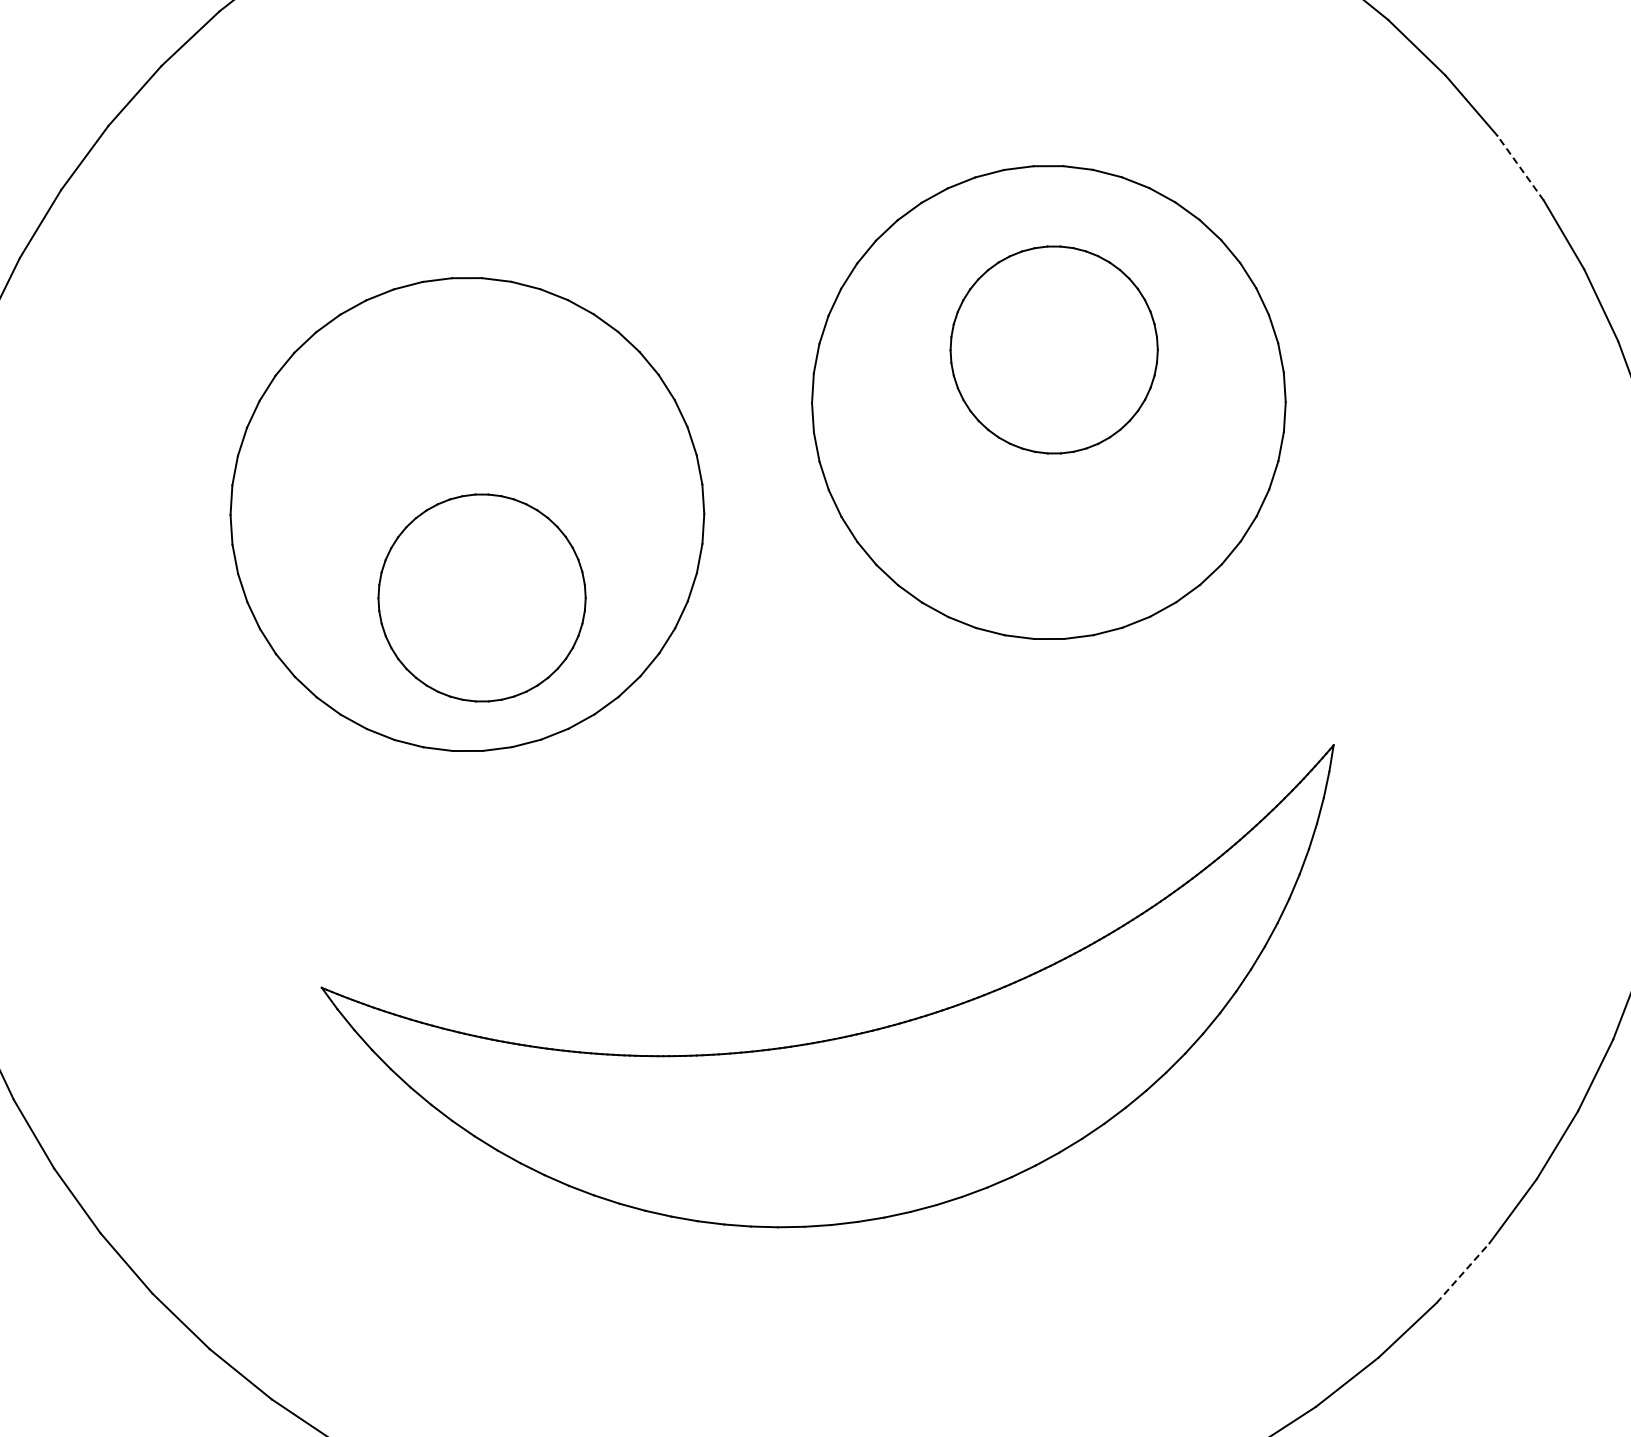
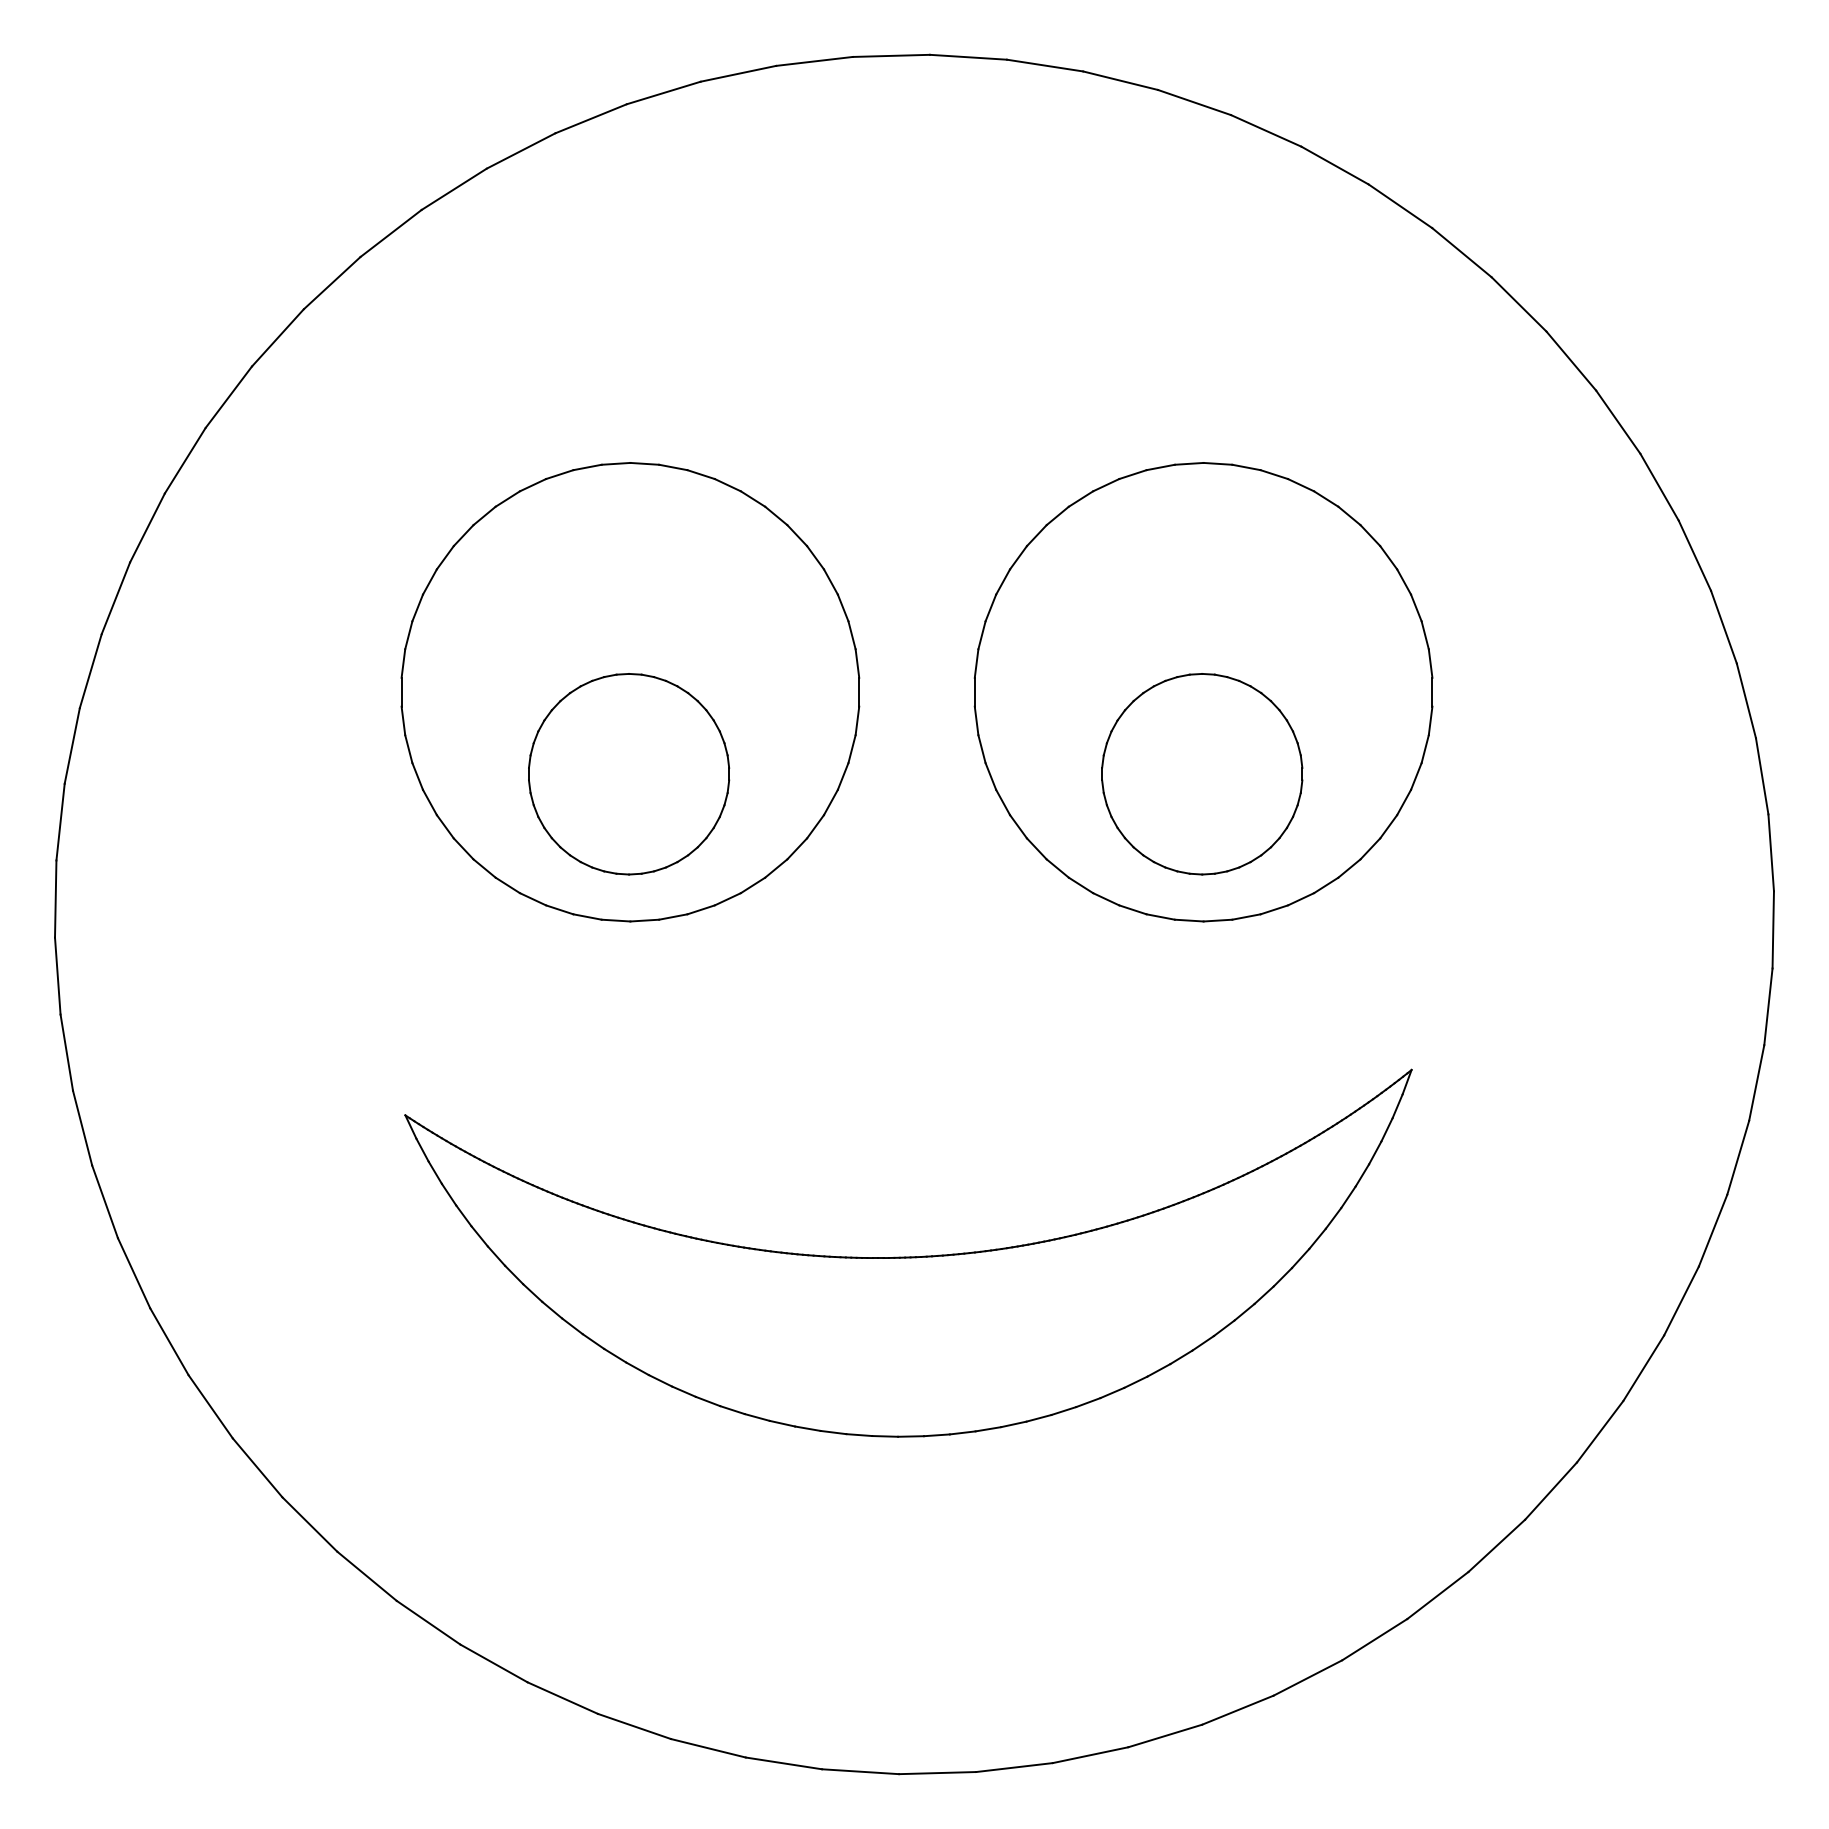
line: (1520, 167) -> (1694, 555), dashed -> solid
part: (1054, 350) -> (1202, 774), moved
line: (1462, 1273) -> (1437, 1595), dashed -> solid

